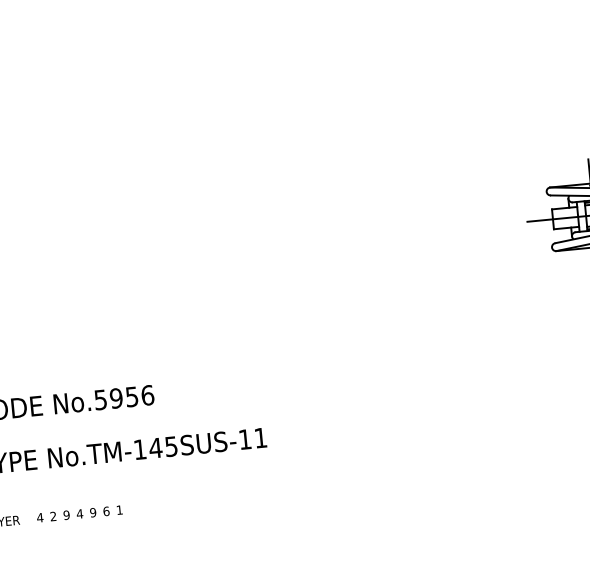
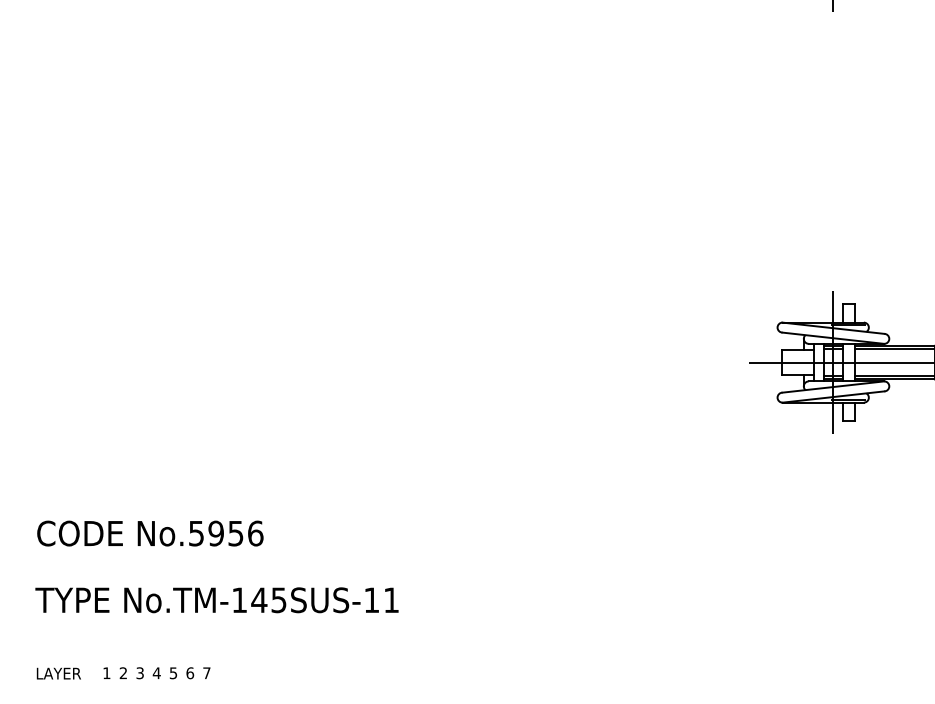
text: (119, 510) -> (206, 673), 1 -> 7
text: (93, 512) -> (173, 672), 9 -> 5
text: (66, 514) -> (139, 672), 9 -> 3
text: (39, 518) -> (106, 673), 4 -> 1

